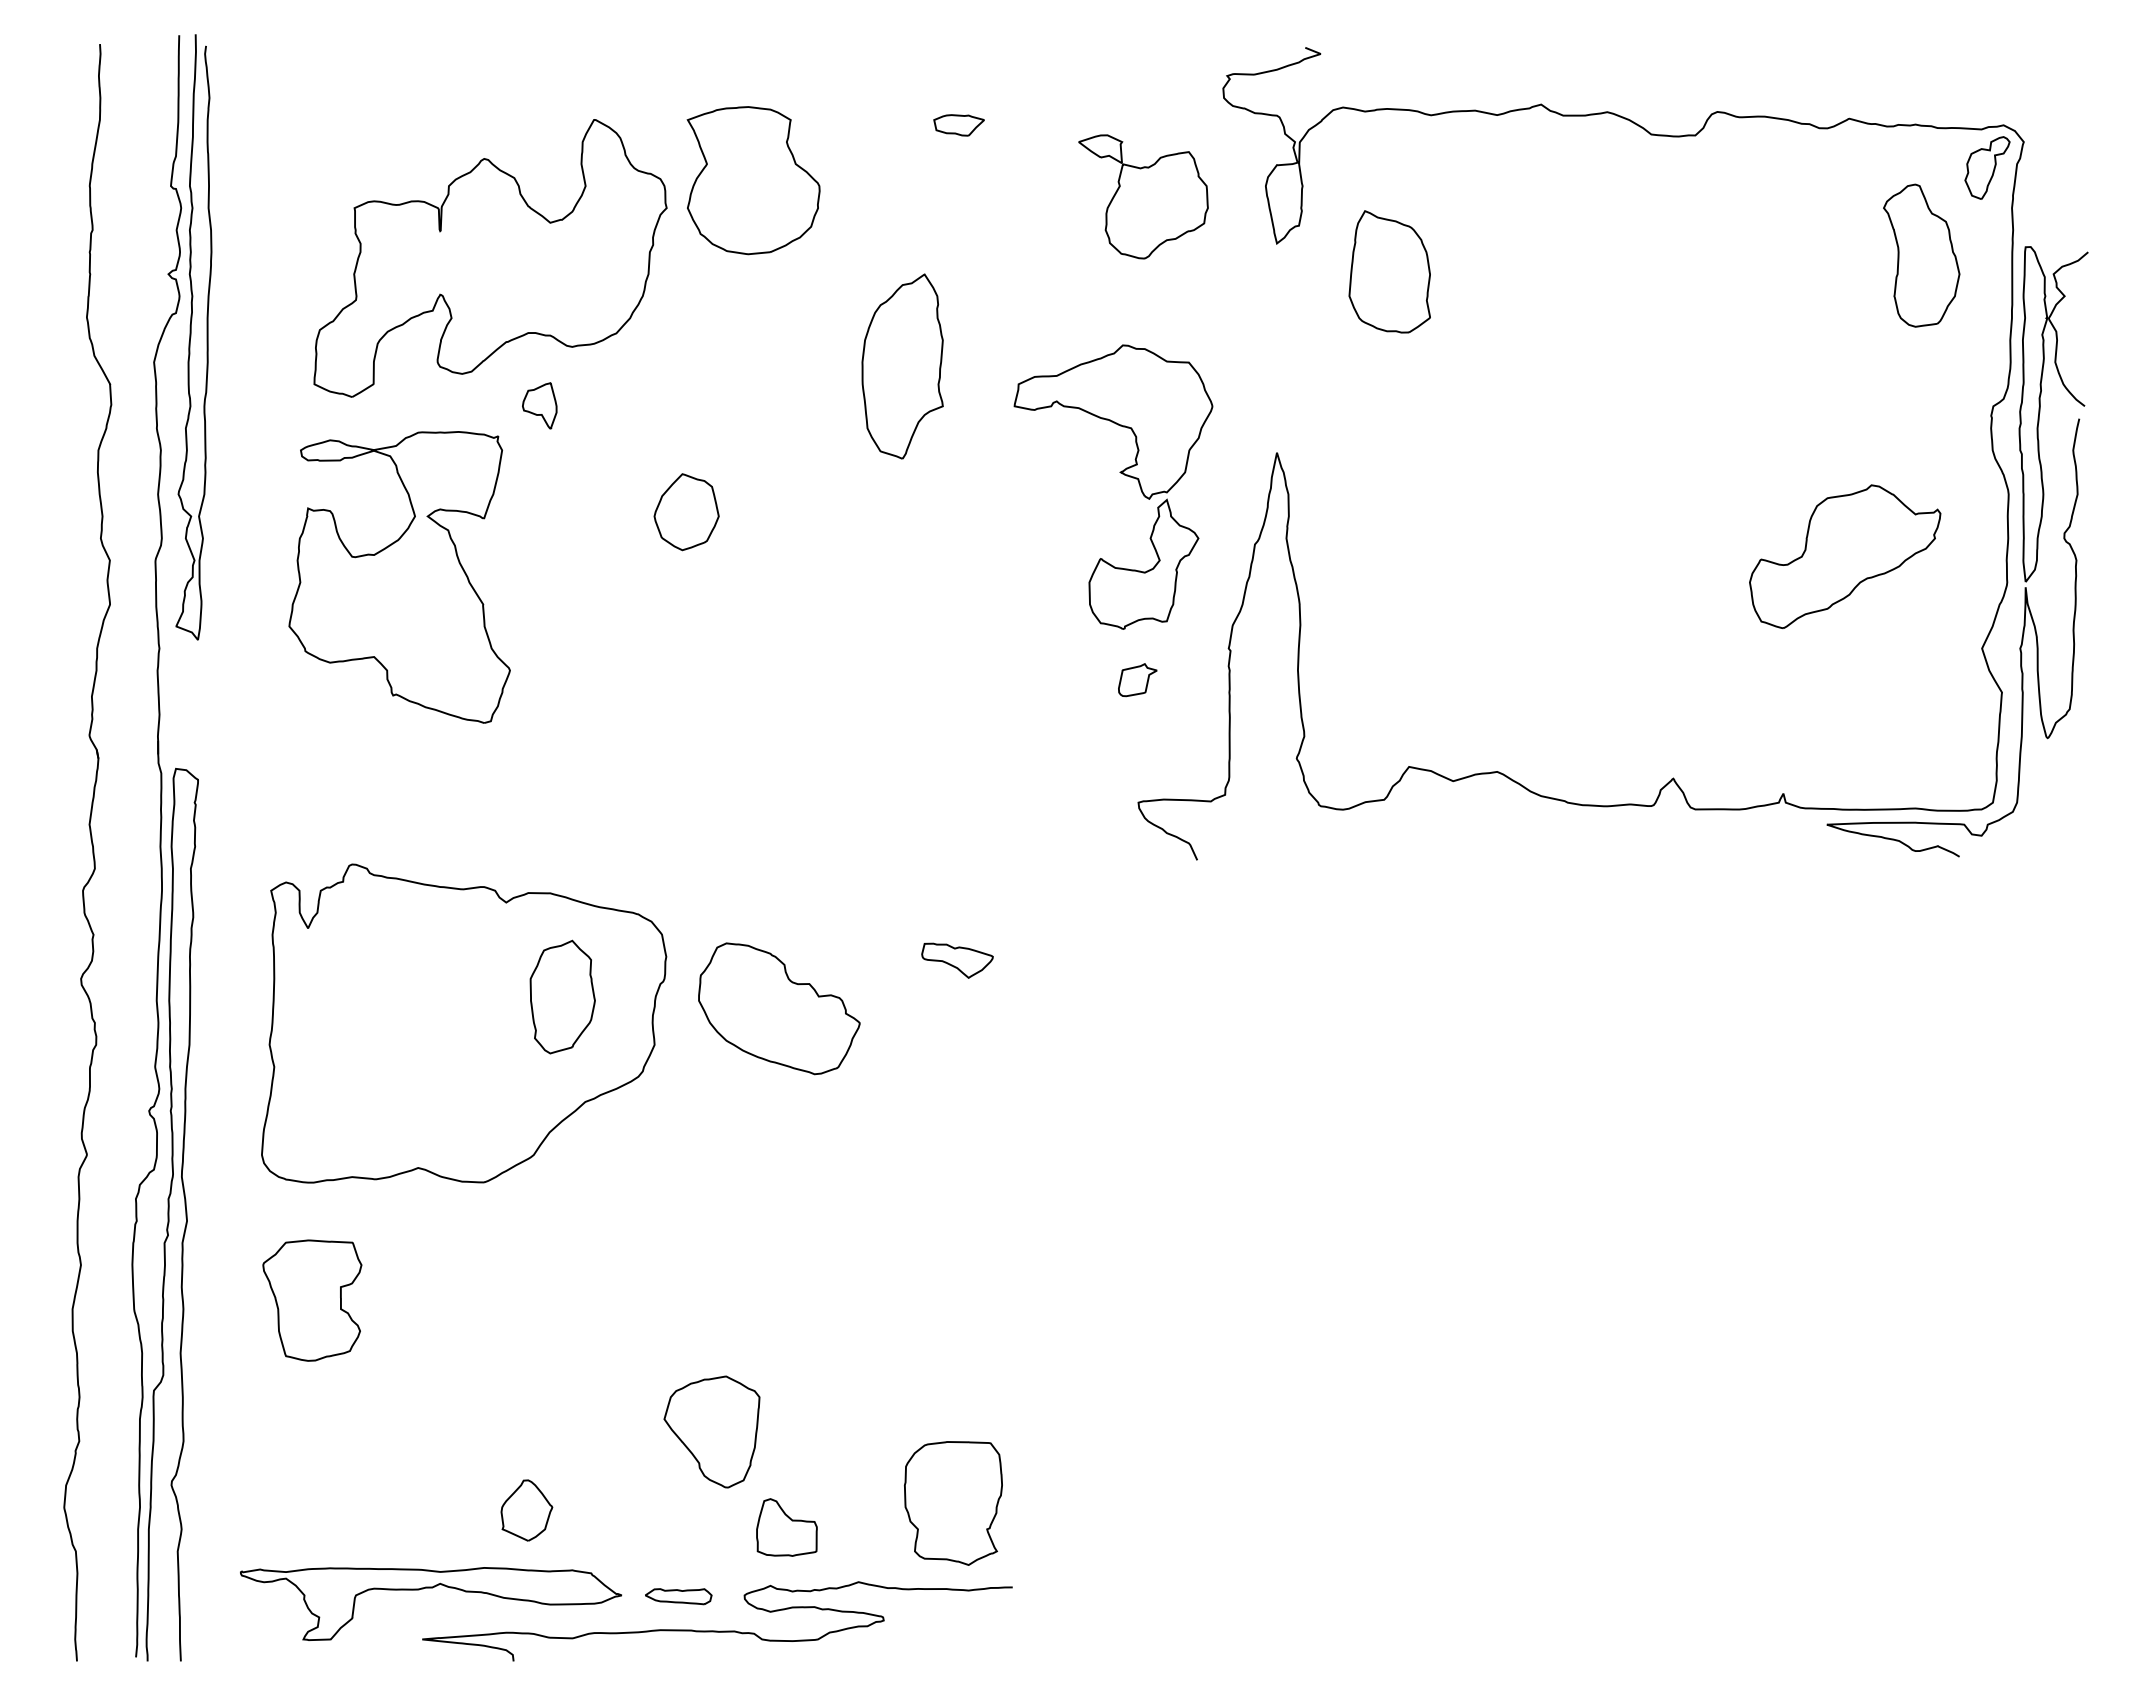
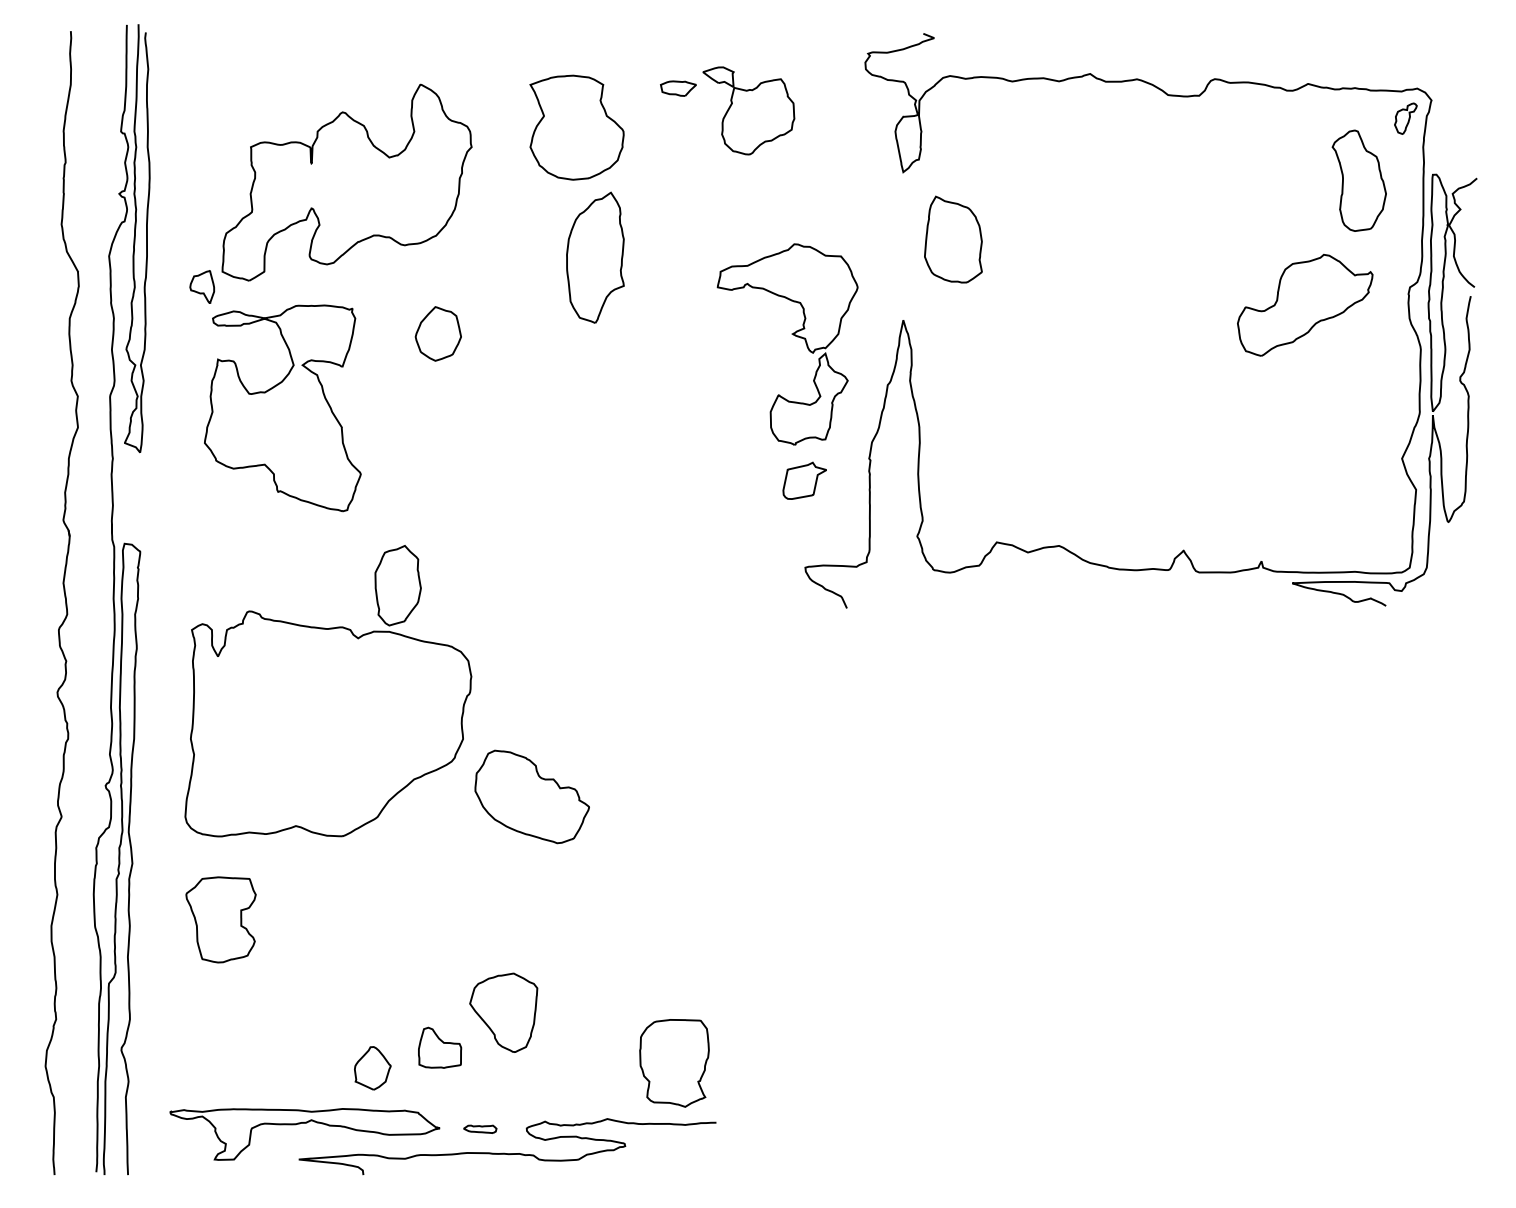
part: (1987, 167) -> (1405, 118), size x0.7
part: (753, 180) -> (576, 127), moved
part: (1143, 196) -> (748, 110), moved
part: (1389, 271) -> (953, 239), moved
part: (902, 366) -> (595, 257), moved
part: (539, 405) -> (202, 286), moved
part: (686, 512) -> (438, 334), moved
part: (1845, 556) -> (1305, 305), moved
part: (1137, 680) -> (804, 481), size x1.6
part: (957, 960) -> (677, 679), removed
part: (562, 996) -> (397, 585), moved
part: (779, 1008) -> (532, 796), moved
part: (786, 1527) -> (439, 1047), moved
part: (678, 1596) -> (480, 1129), size x0.7

